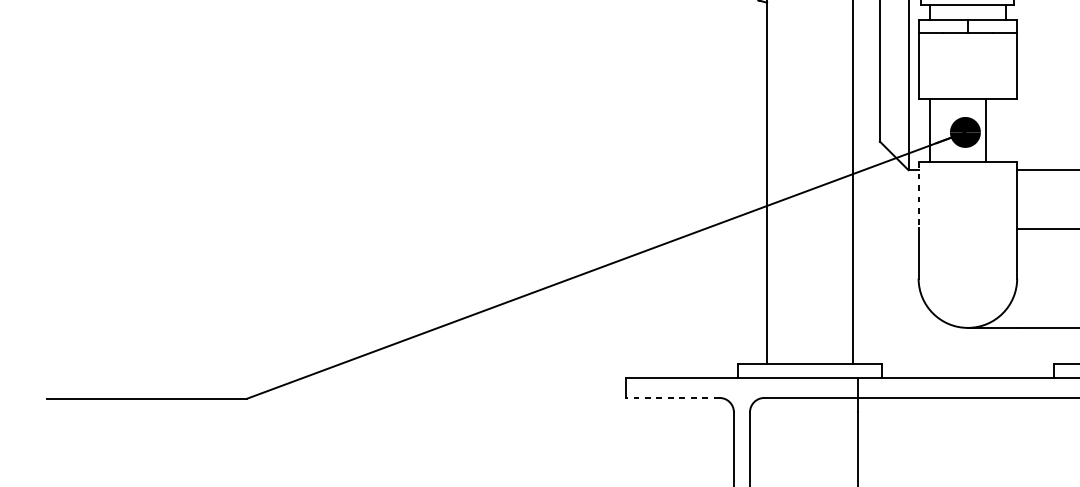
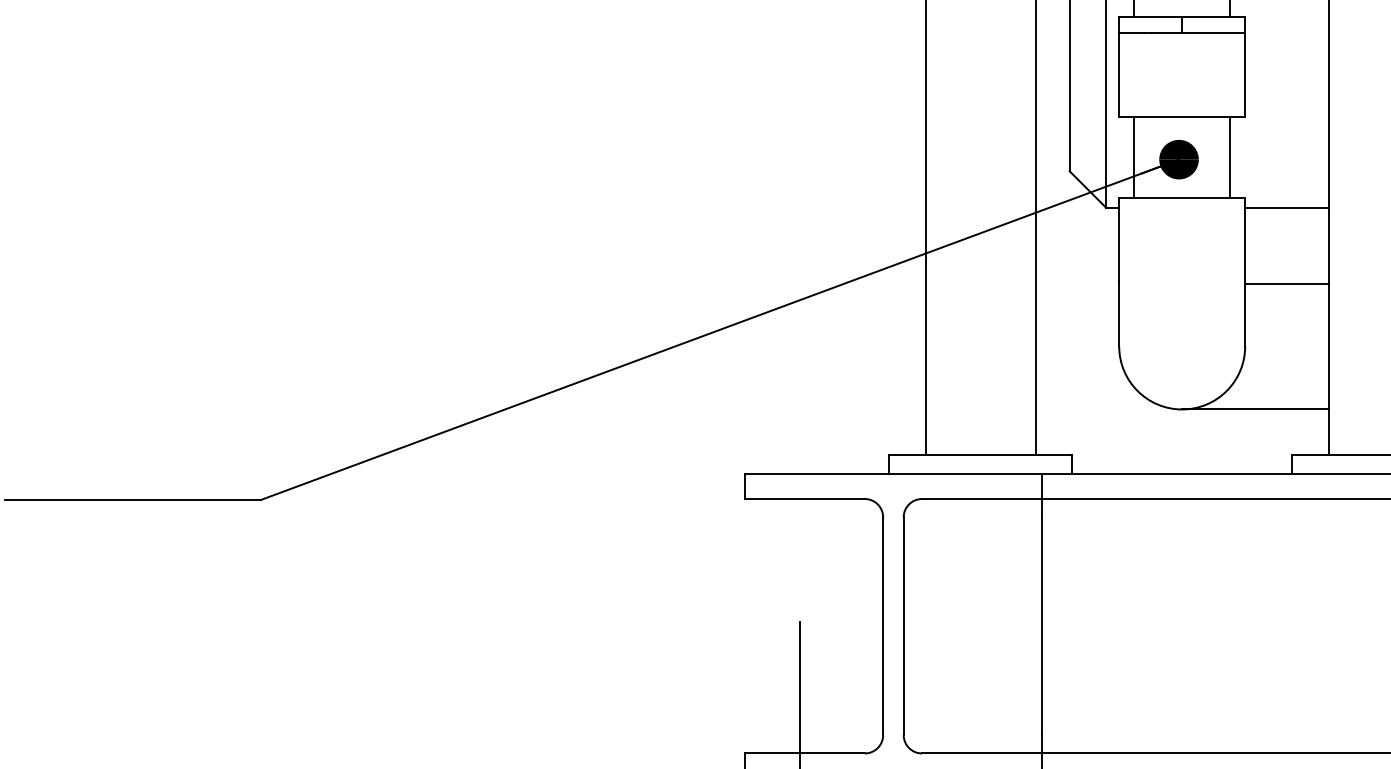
line: (986, 130) -> (1230, 157), moved
line: (918, 195) -> (1119, 240), dashed -> solid
line: (672, 398) -> (804, 499), dashed -> solid

